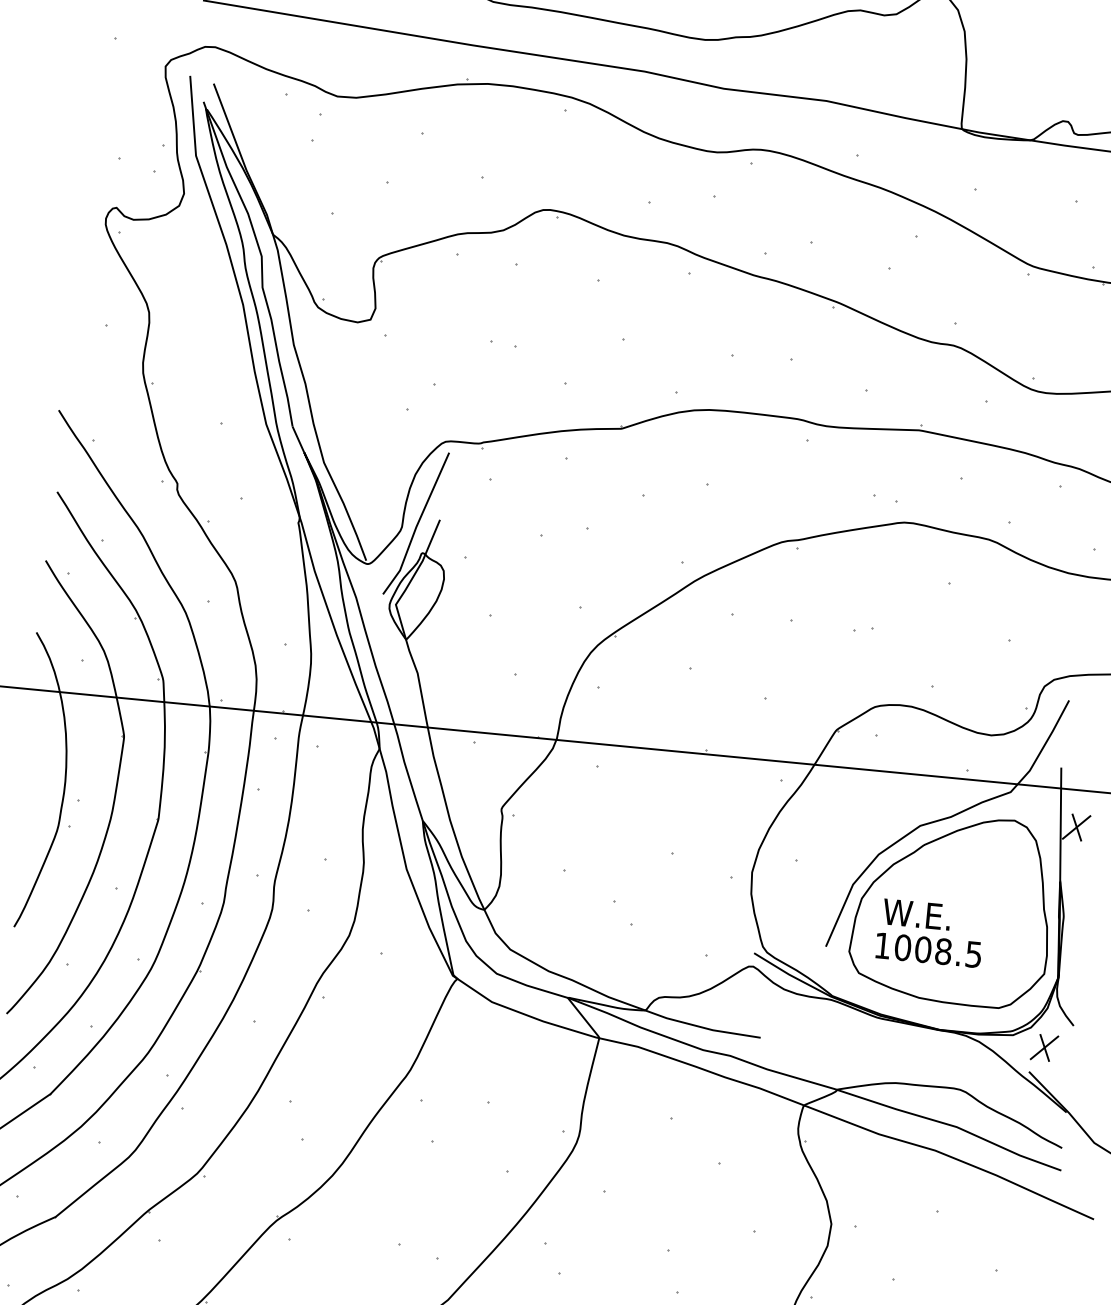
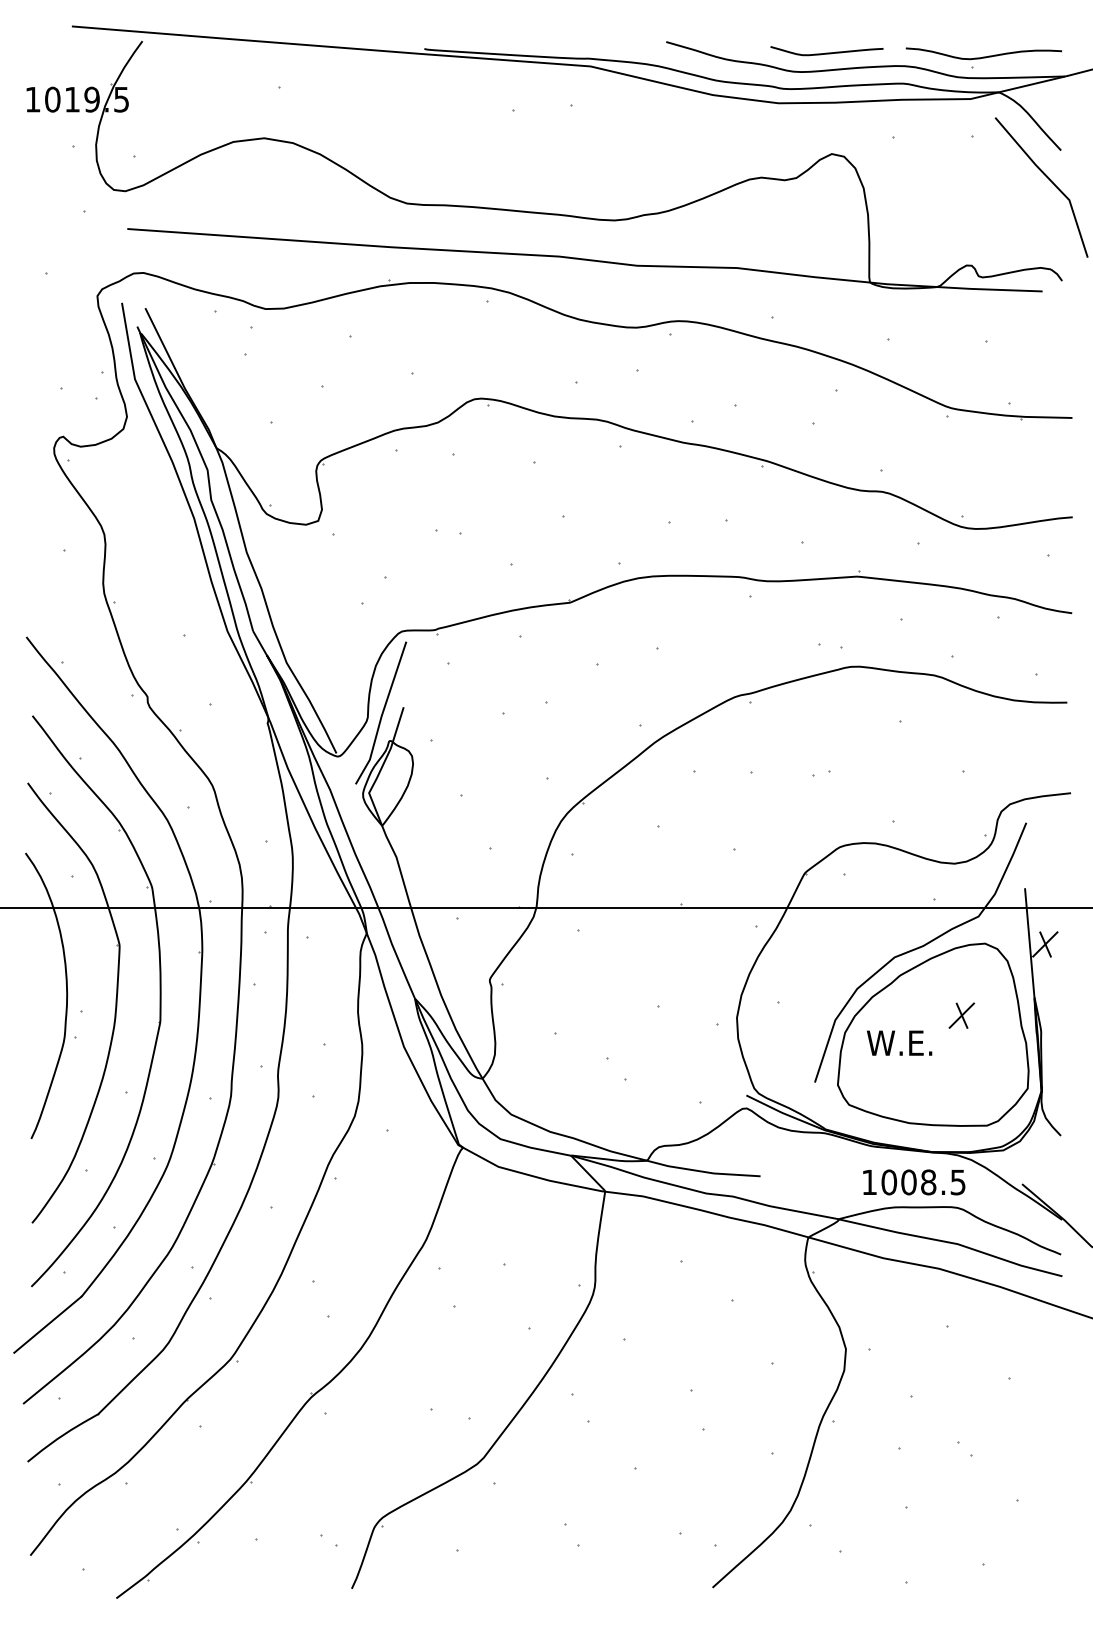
text: (928, 950) -> (914, 1182), moved
part: (1044, 1047) -> (961, 1015), moved

